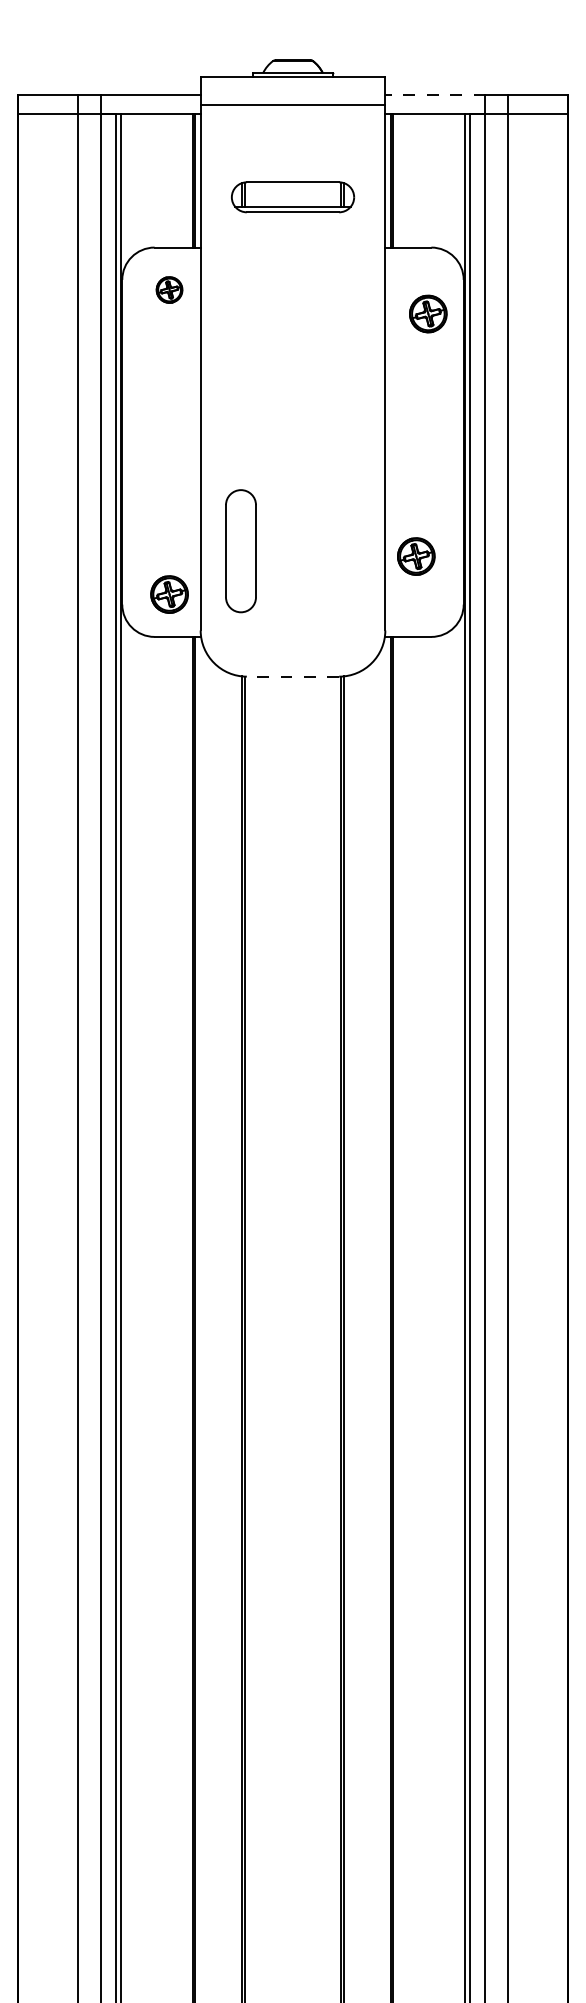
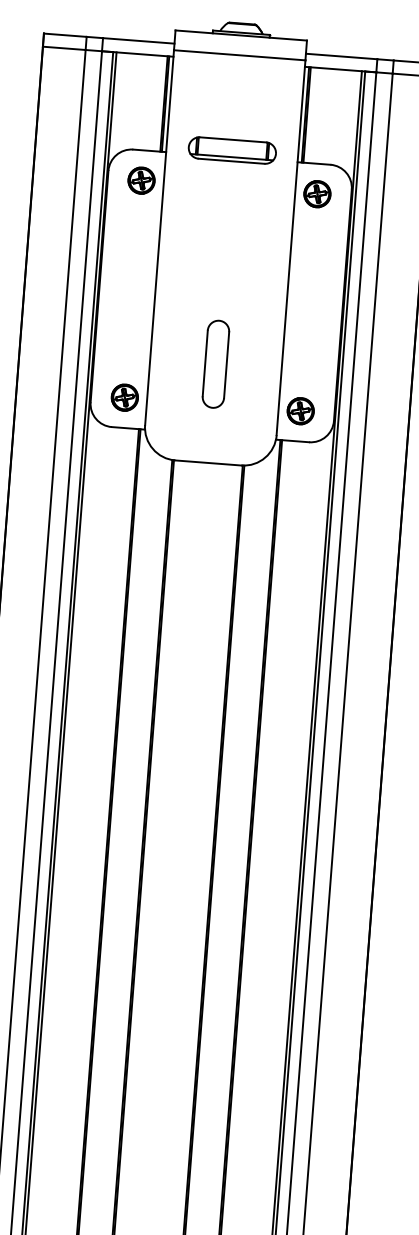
line: (434, 95) -> (341, 56), dashed -> solid
part: (293, 197) -> (232, 150), moved
part: (169, 289) -> (141, 180), size x1.43
part: (428, 313) -> (317, 193), moved
part: (240, 551) -> (215, 364), moved
part: (416, 556) -> (300, 411), moved
line: (292, 676) -> (208, 462), dashed -> solid

